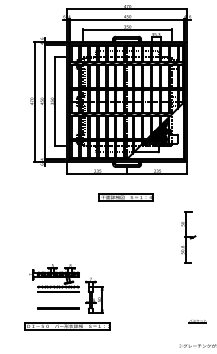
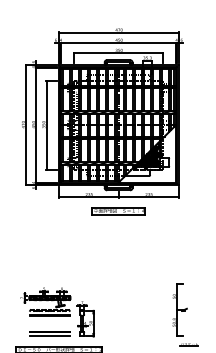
part: (125, 197) -> (117, 210), moved
part: (188, 237) -> (179, 309), moved
line: (58, 312) -> (49, 335), added

